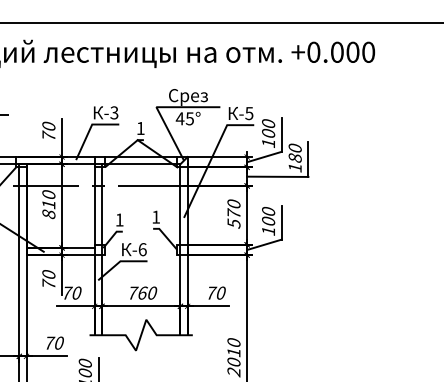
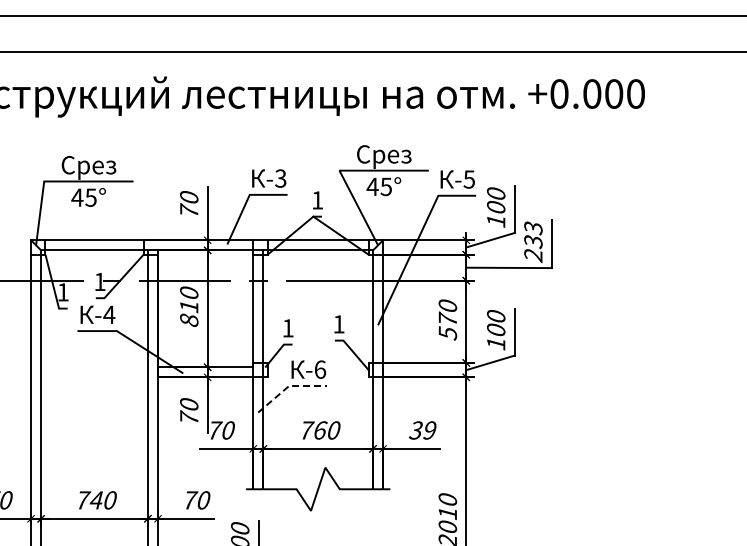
text: (295, 158) -> (533, 242), 180 -> 233
line: (119, 261) -> (288, 386), solid -> dashed
text: (215, 293) -> (422, 430), 70 -> 39

